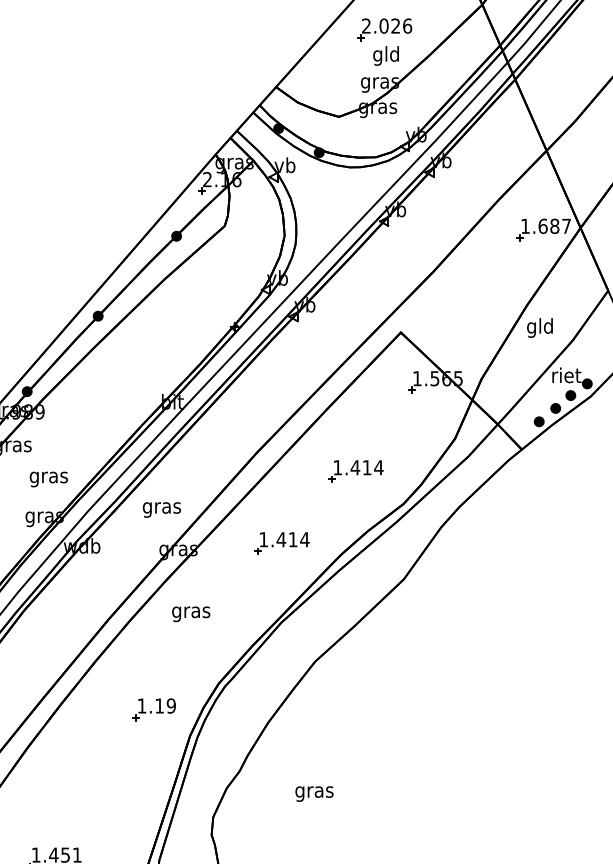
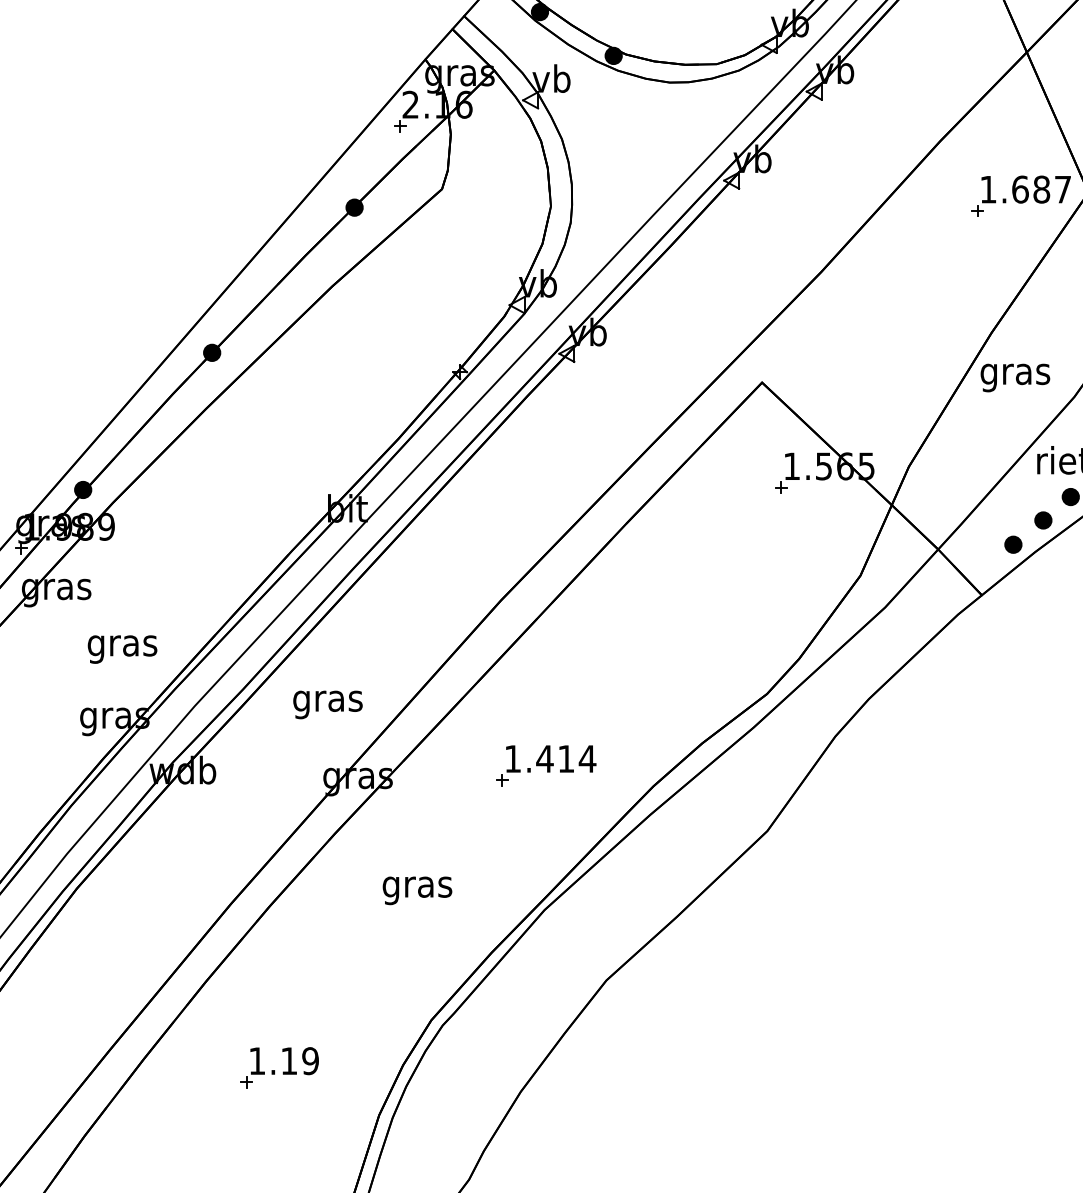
text: (540, 327) -> (1015, 373), gld -> gras
part: (355, 471) -> (679, 635), removed
text: (191, 614) -> (417, 891), moved
part: (153, 709) -> (278, 1067), moved

